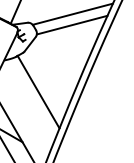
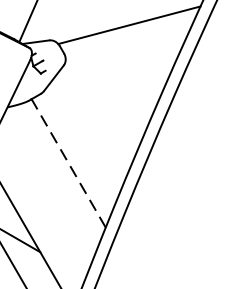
line: (71, 24) -> (126, 43), removed
line: (38, 92) -> (68, 163), solid -> dashed

